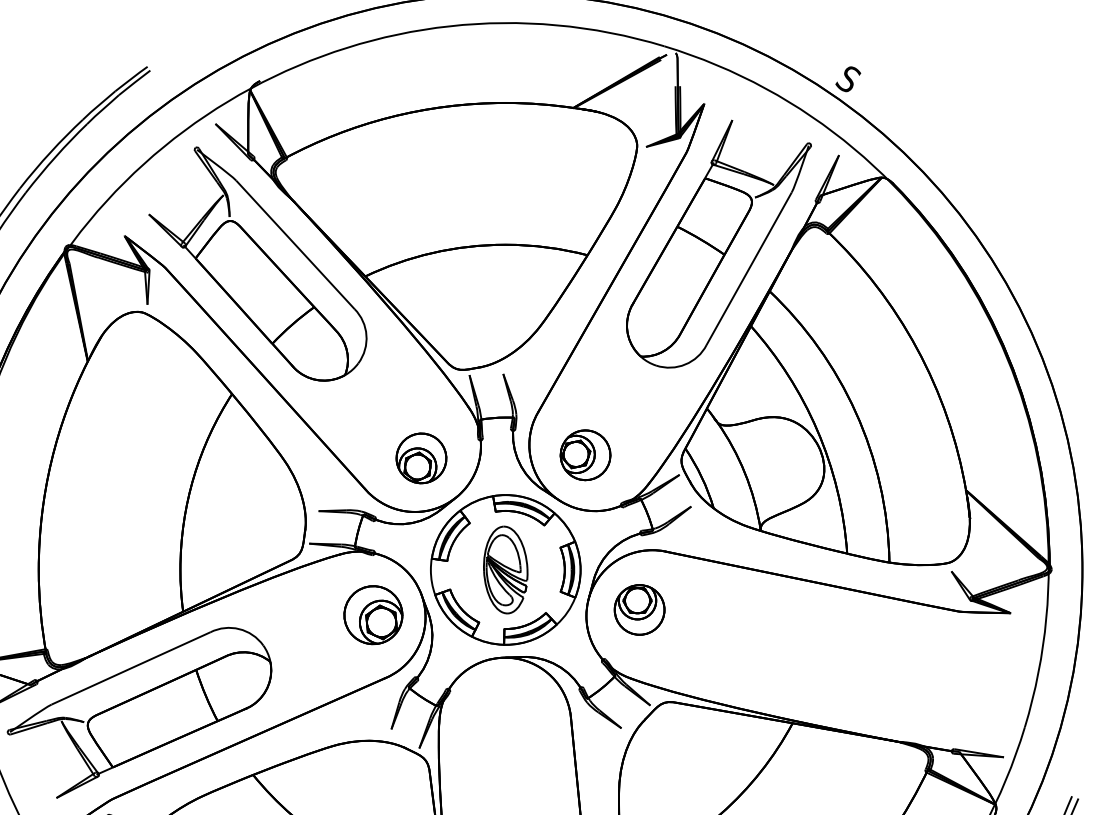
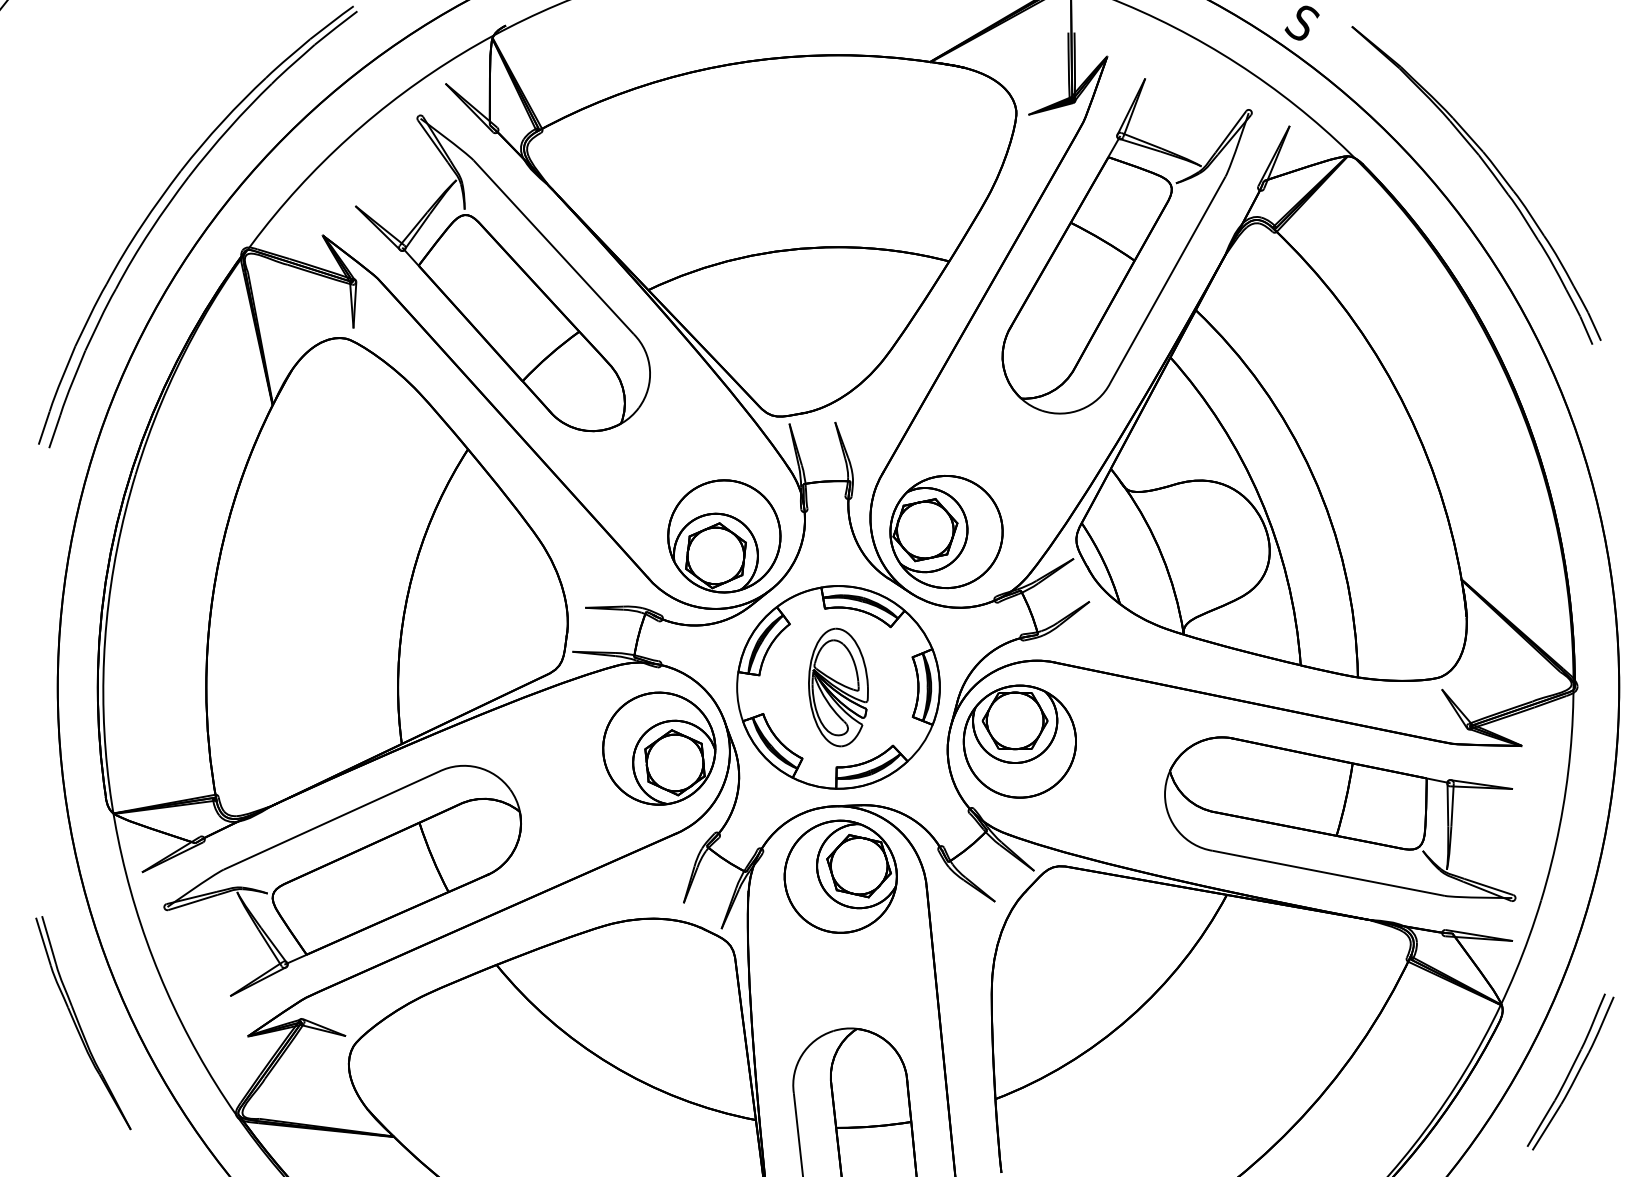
part: (987, 189) -> (1490, 172), added
part: (585, 455) -> (946, 532), size x1.67
part: (421, 458) -> (724, 536), size x1.67
part: (639, 609) -> (1019, 741), size x1.67
part: (373, 615) -> (659, 748), size x1.43
part: (876, 666) -> (1340, 818), added
part: (507, 709) -> (840, 876), added

